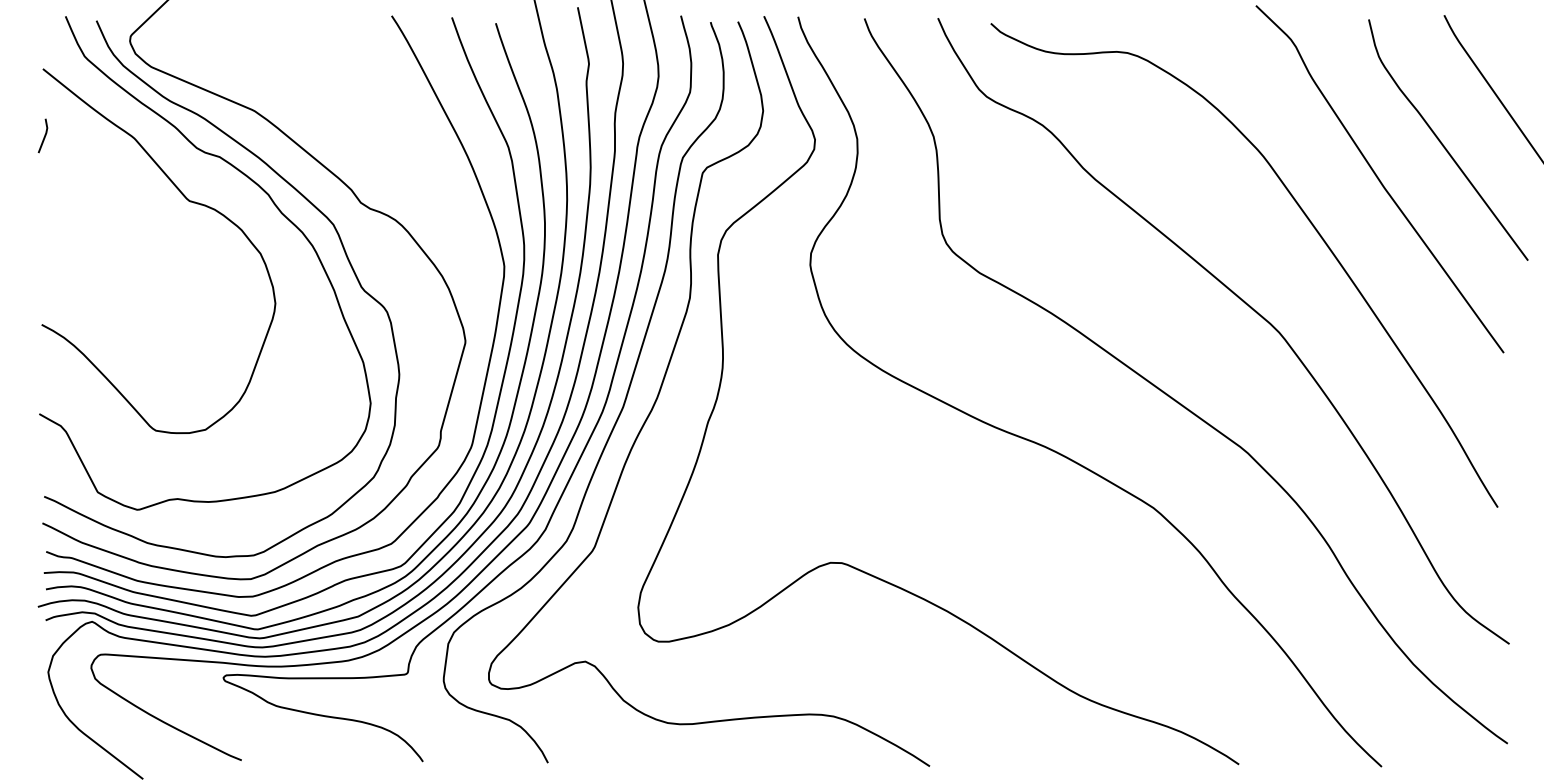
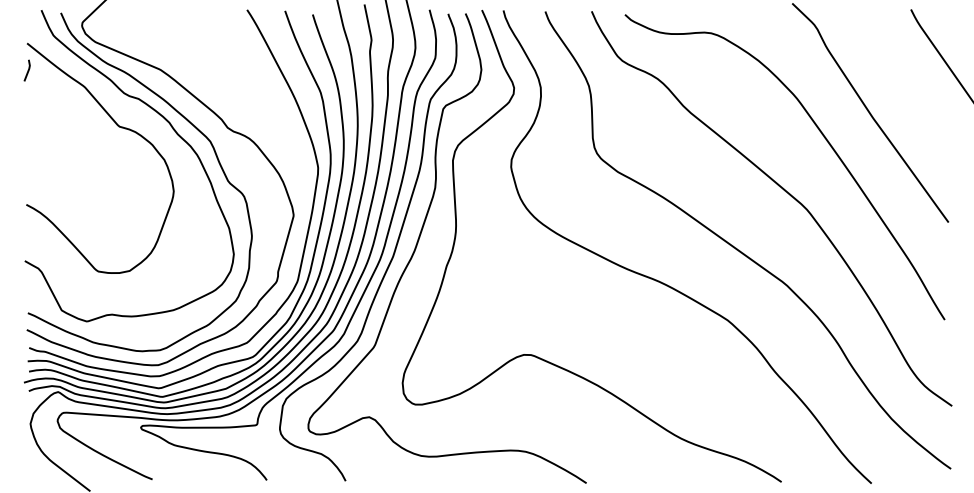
line: (43, 135) -> (27, 70), moved
curve: (1443, 143) -> (910, 90), removed

